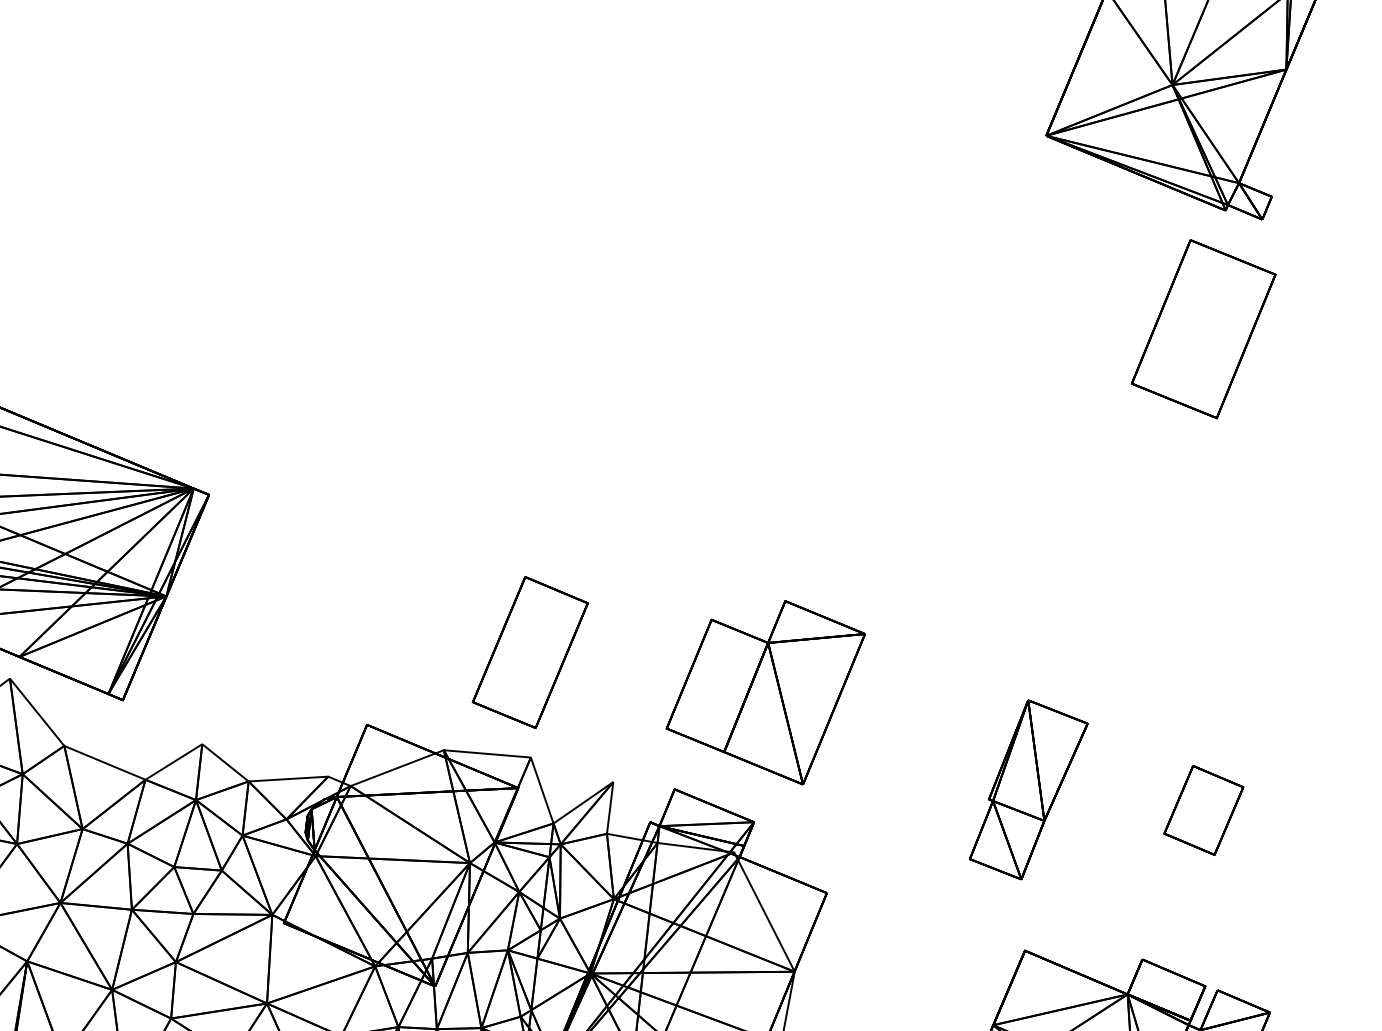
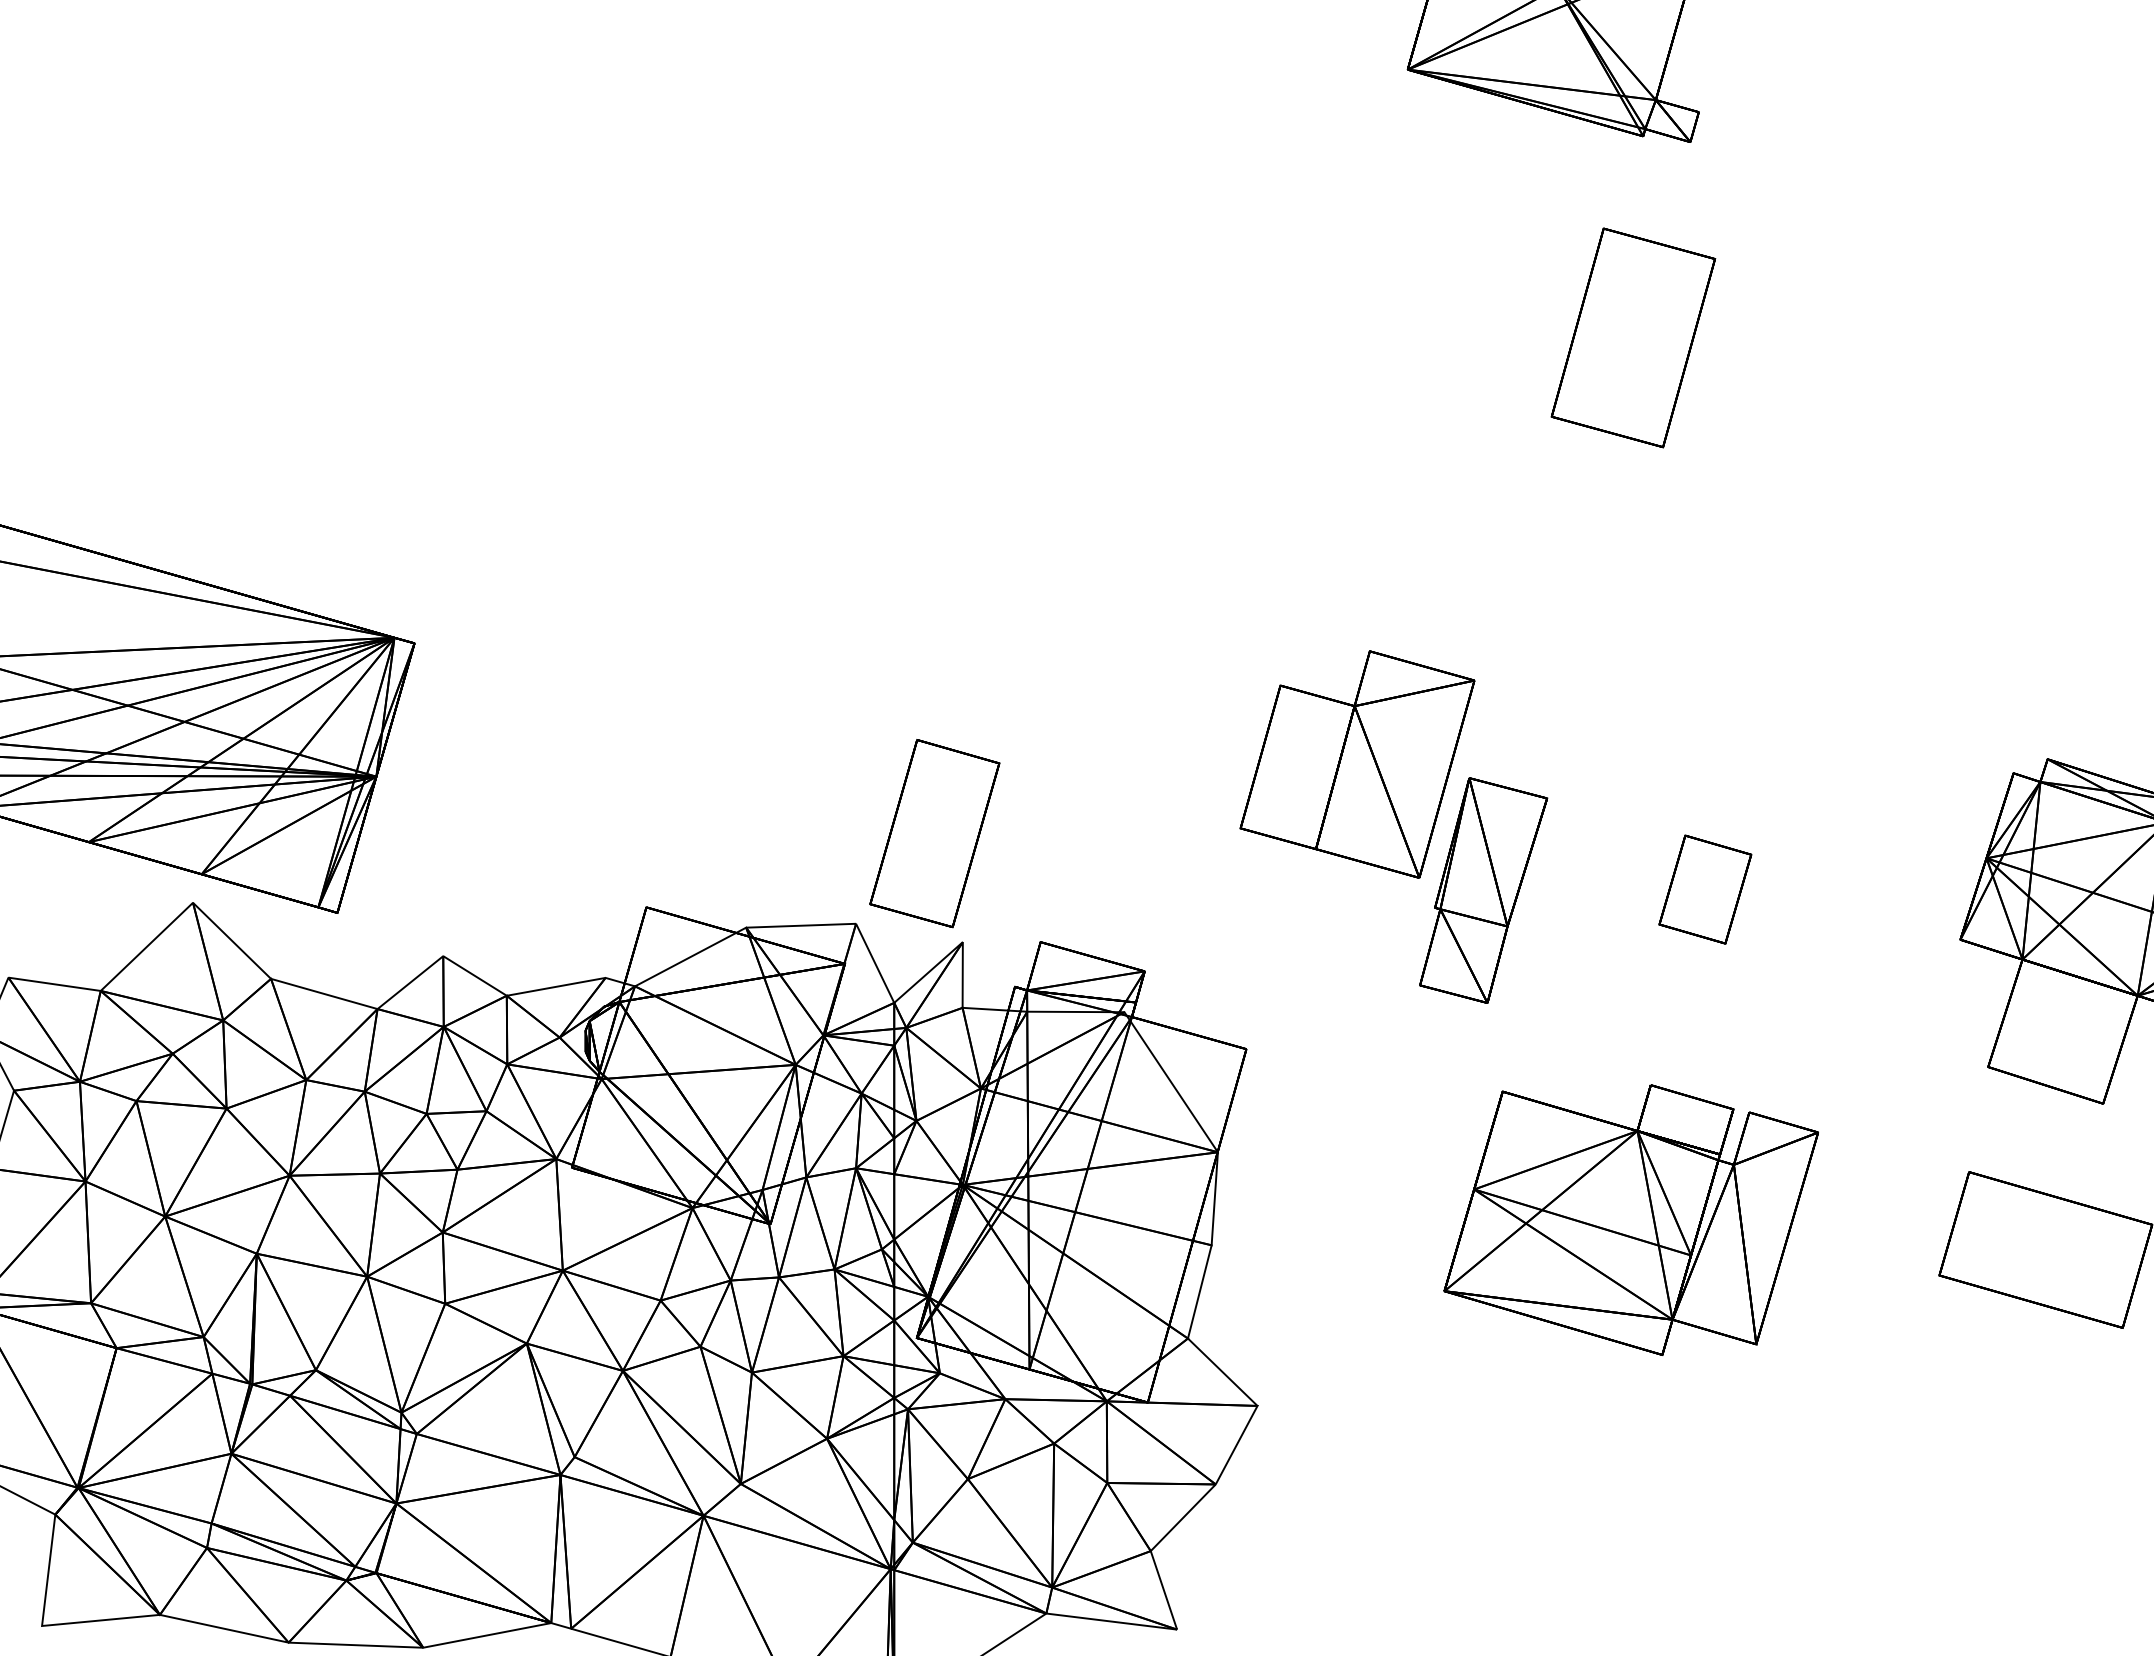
part: (1203, 328) -> (1633, 337), moved
part: (530, 652) -> (934, 833), moved
part: (764, 689) -> (1357, 764), moved

